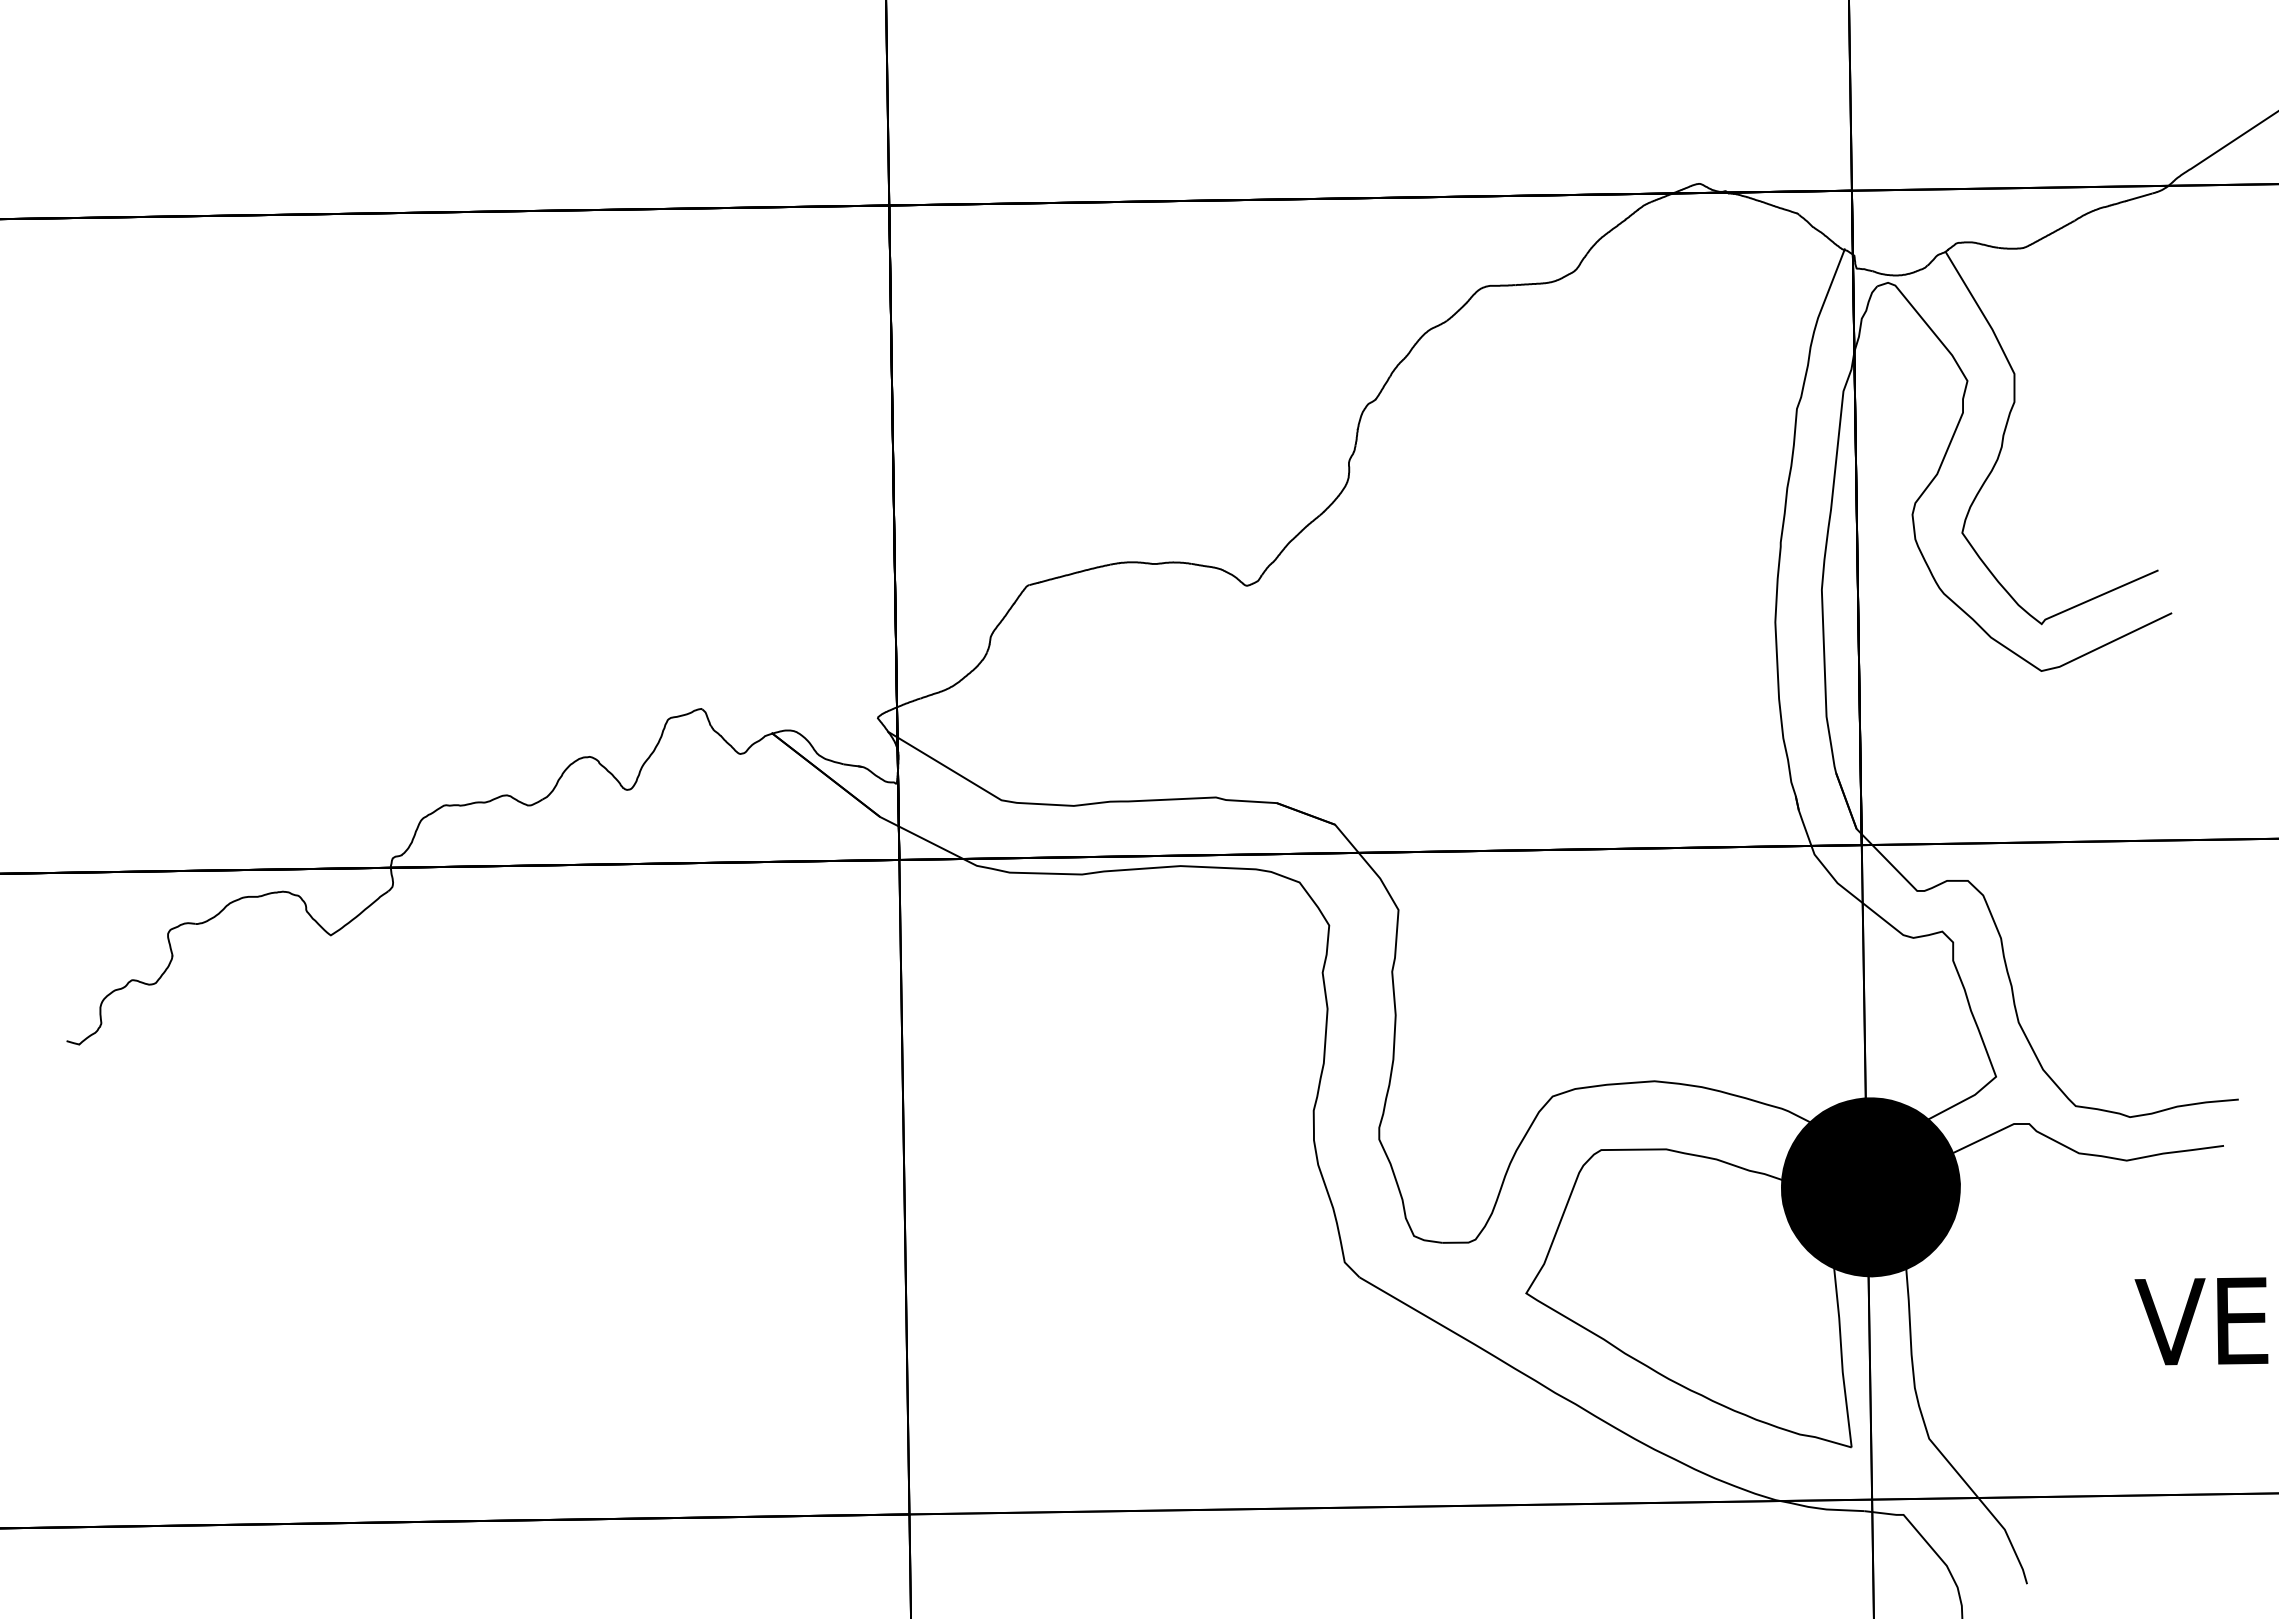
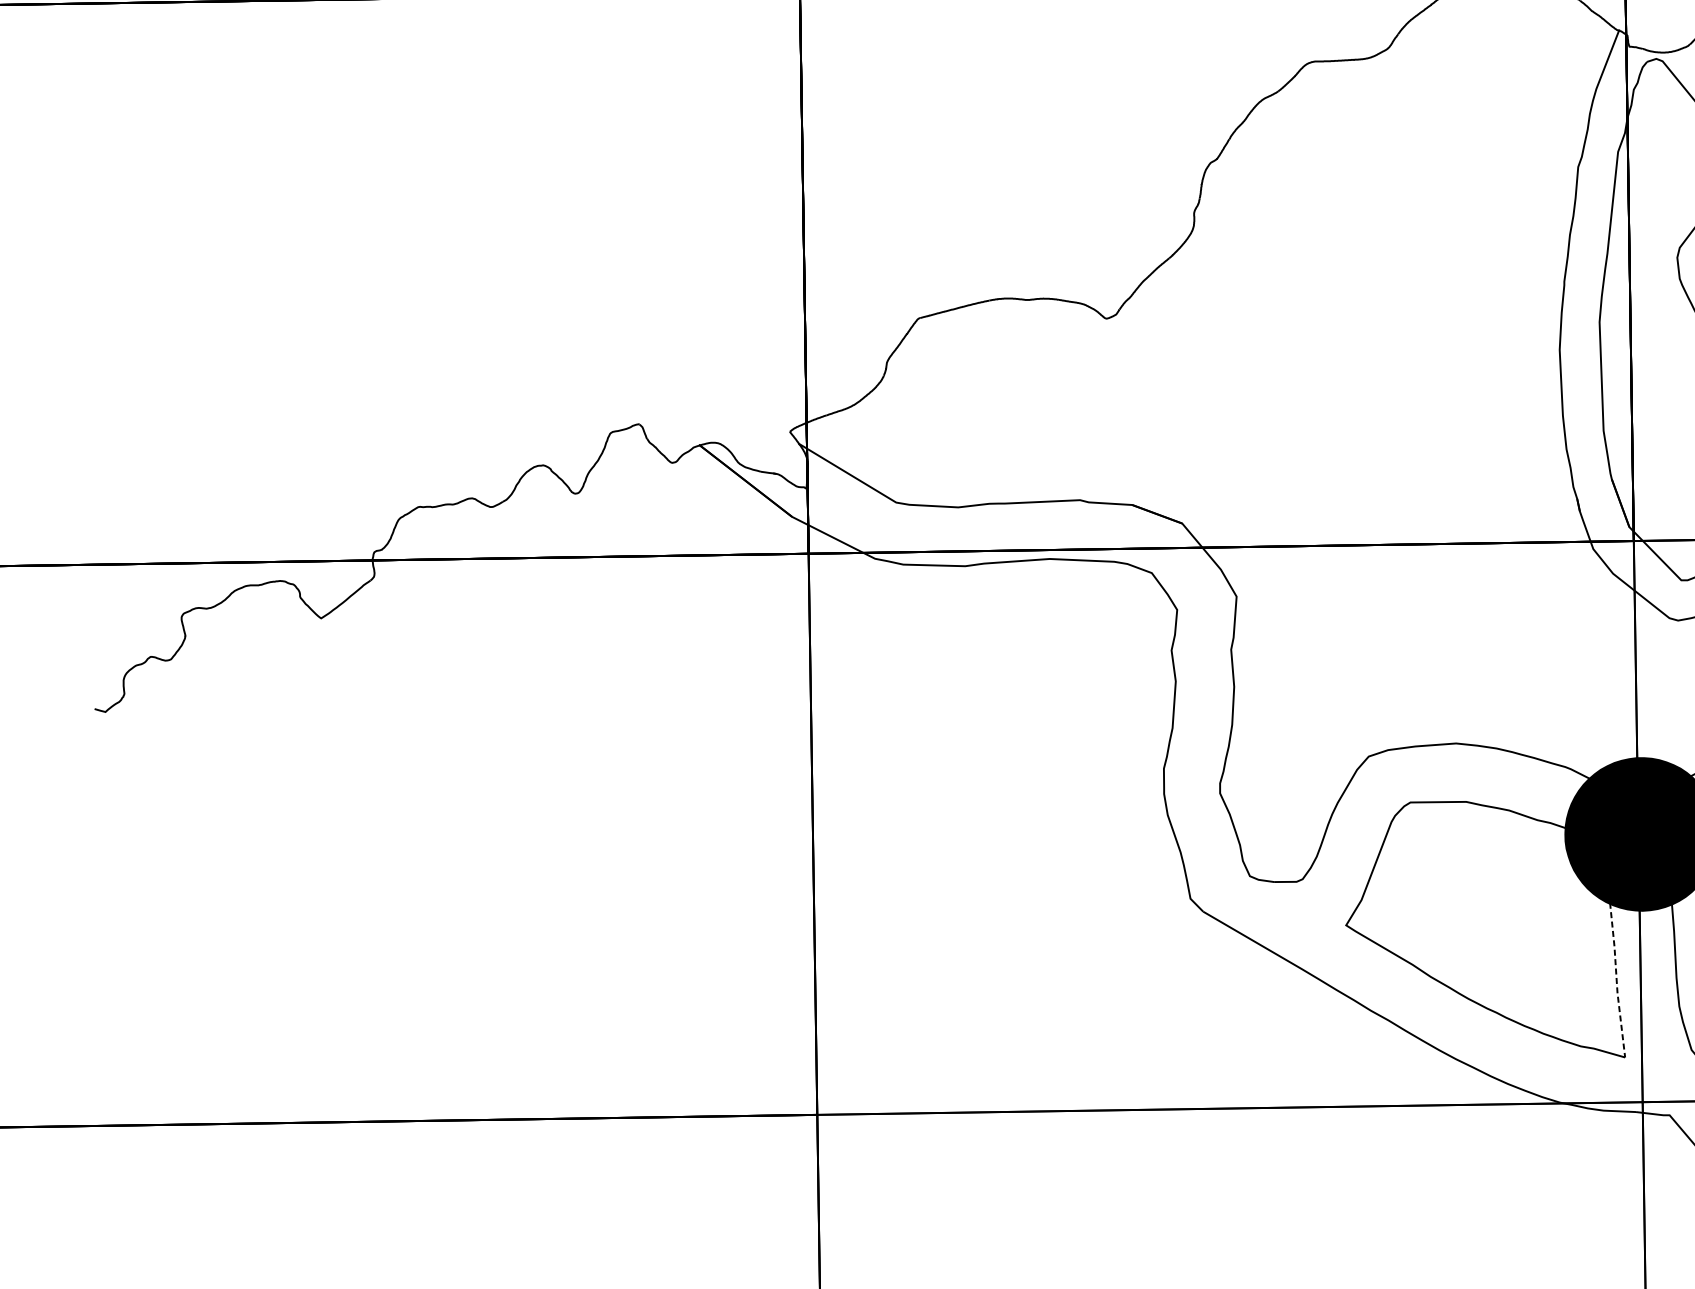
line: (1841, 1357) -> (1616, 980), solid -> dashed

